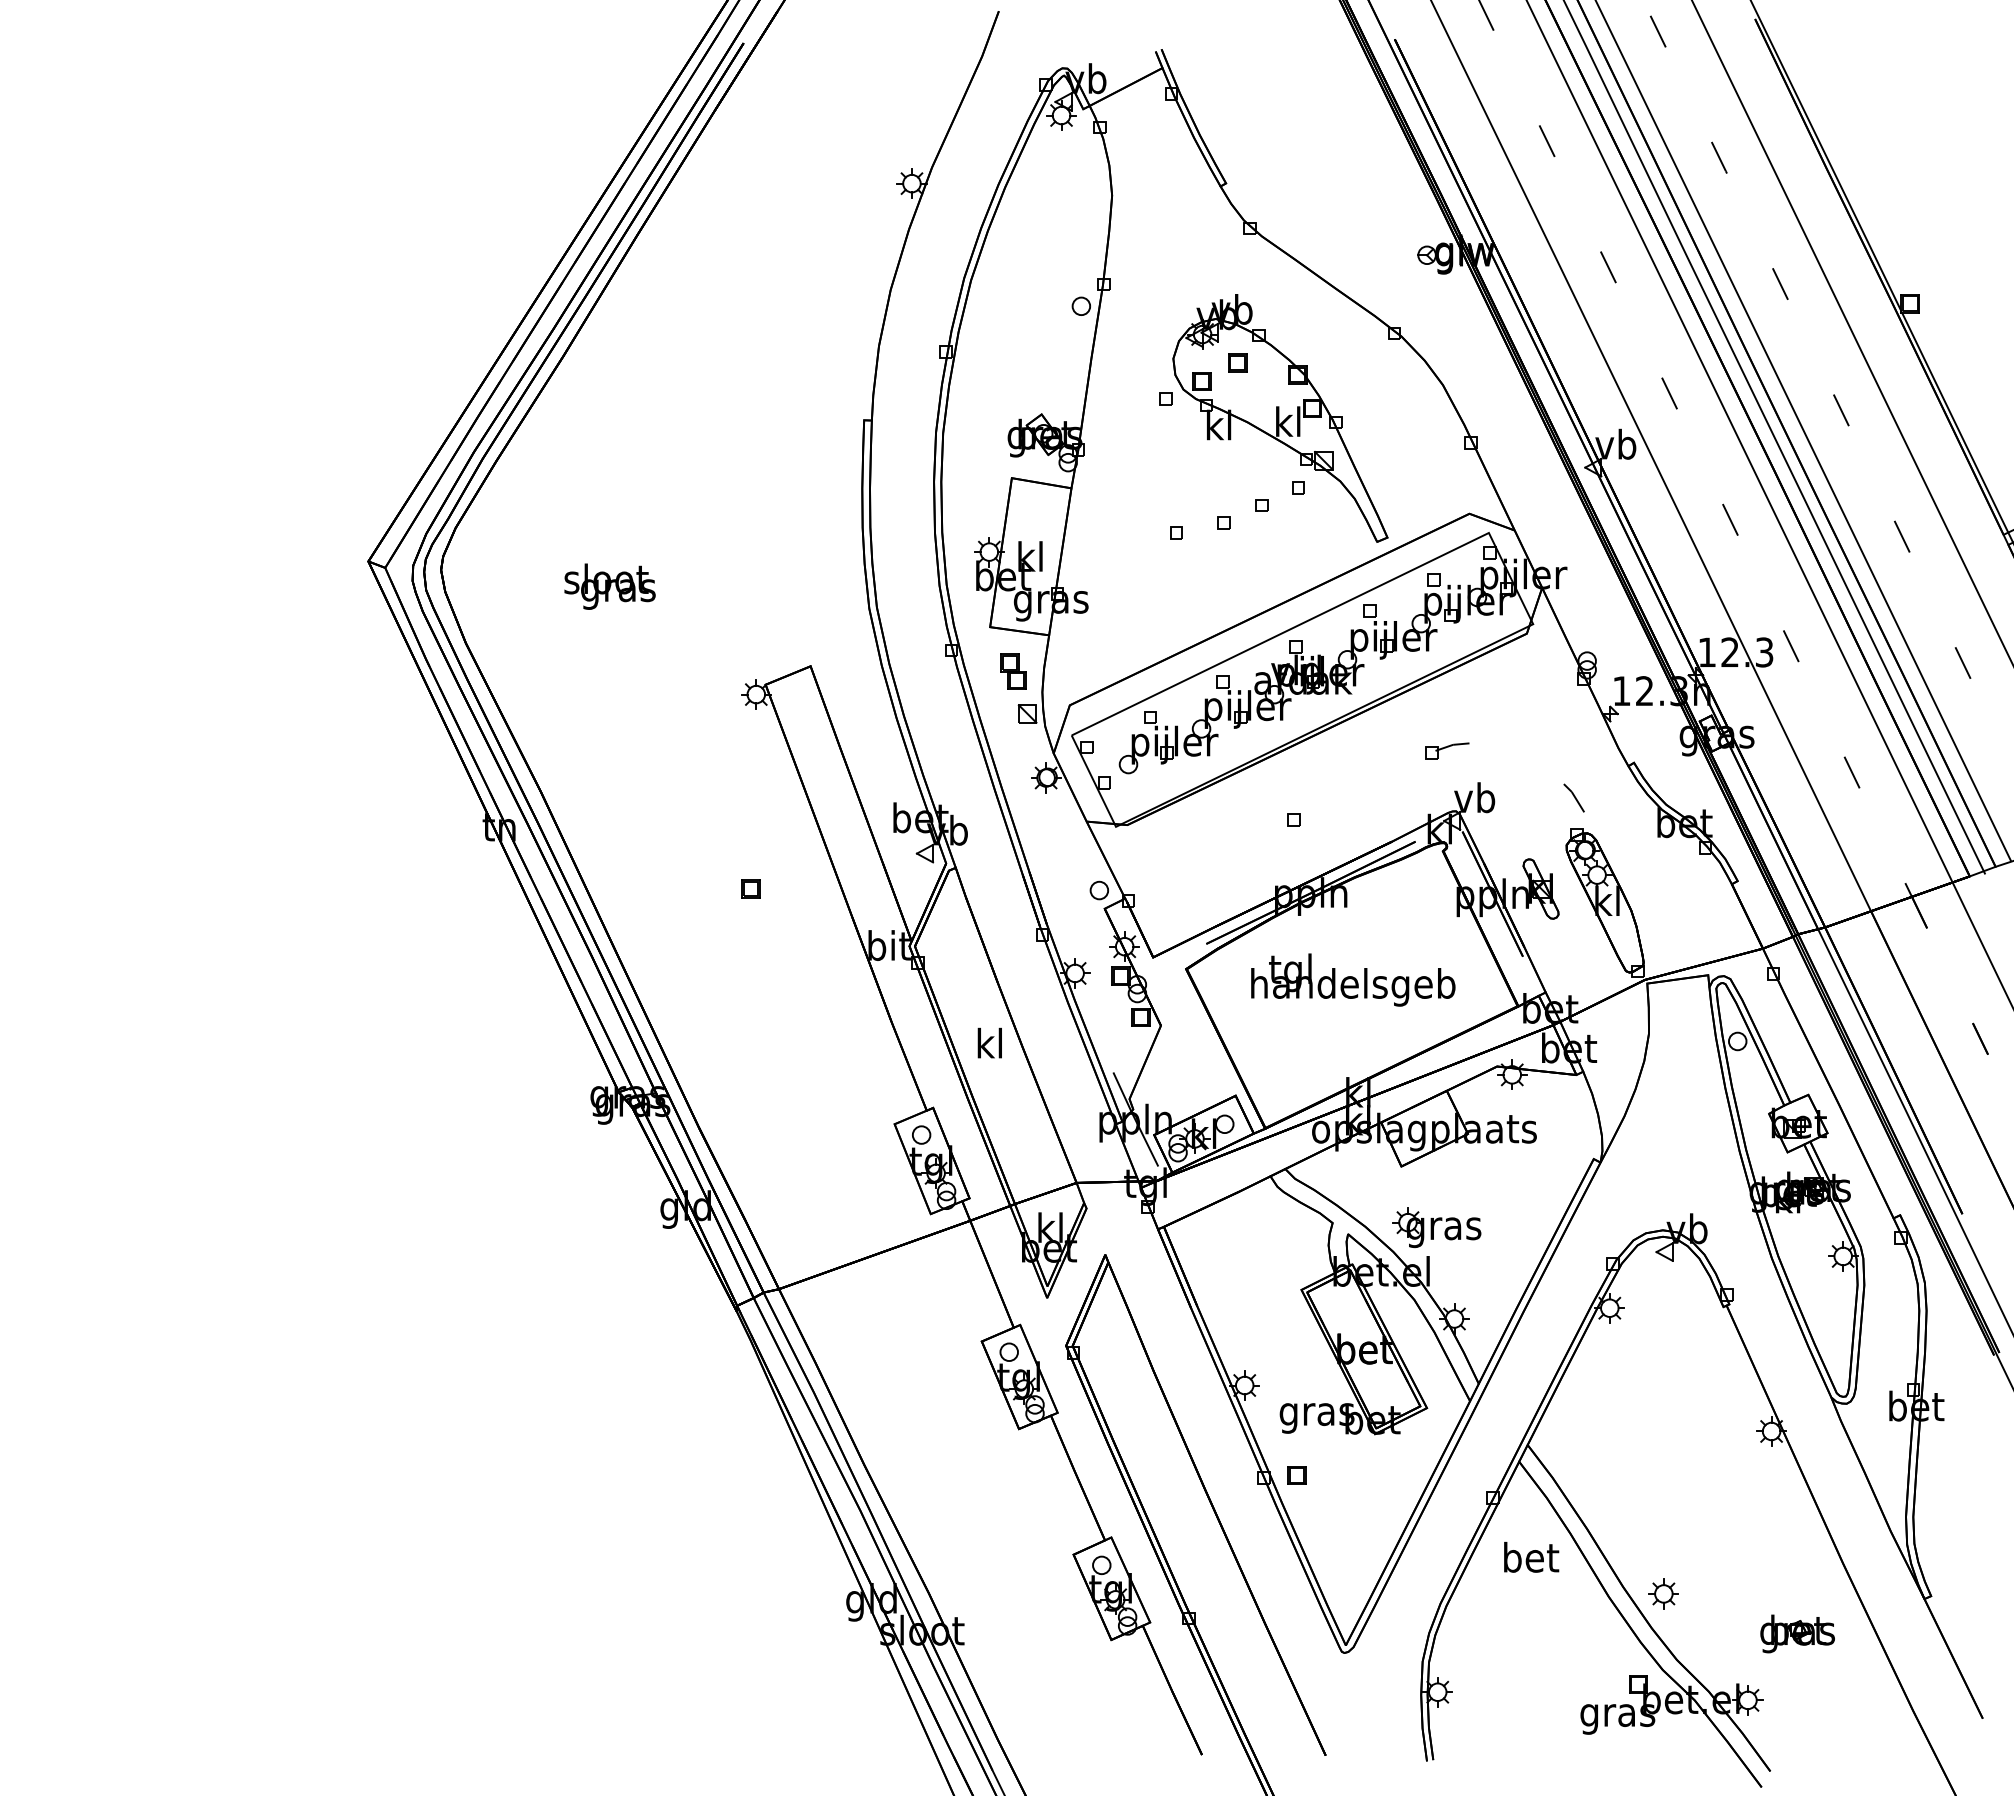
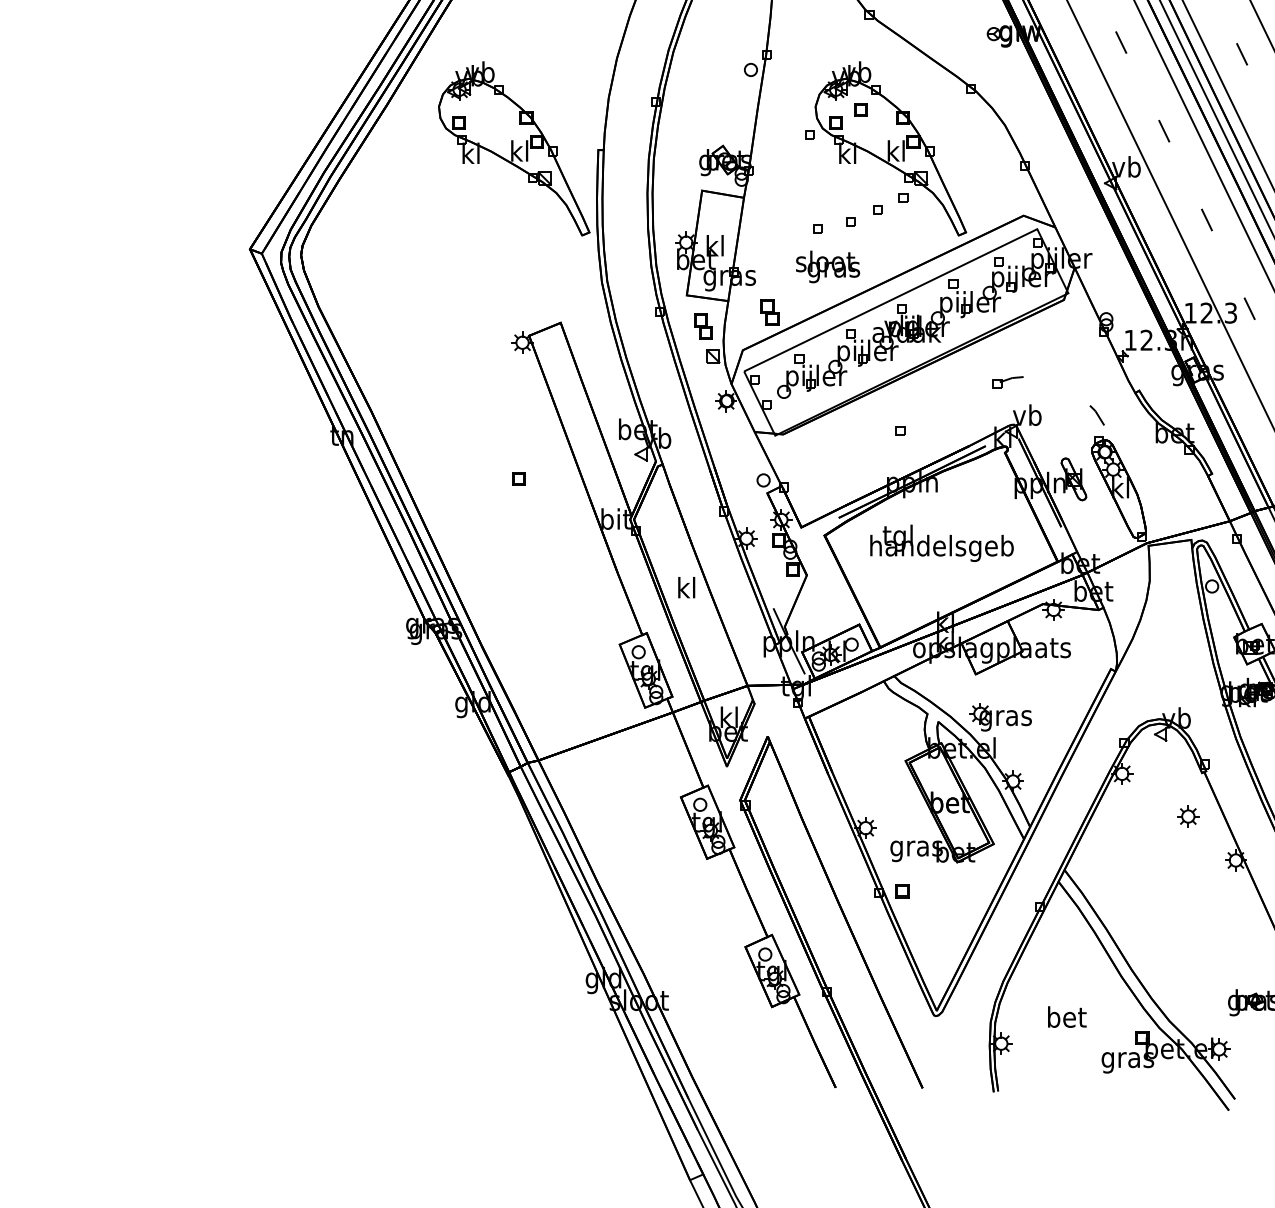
part: (744, 418) -> (514, 148), added
text: (609, 586) -> (827, 266), moved
part: (1108, 651) -> (770, 312), added
text: (1531, 1557) -> (1067, 1017), moved
part: (1663, 1593) -> (1188, 816), moved

